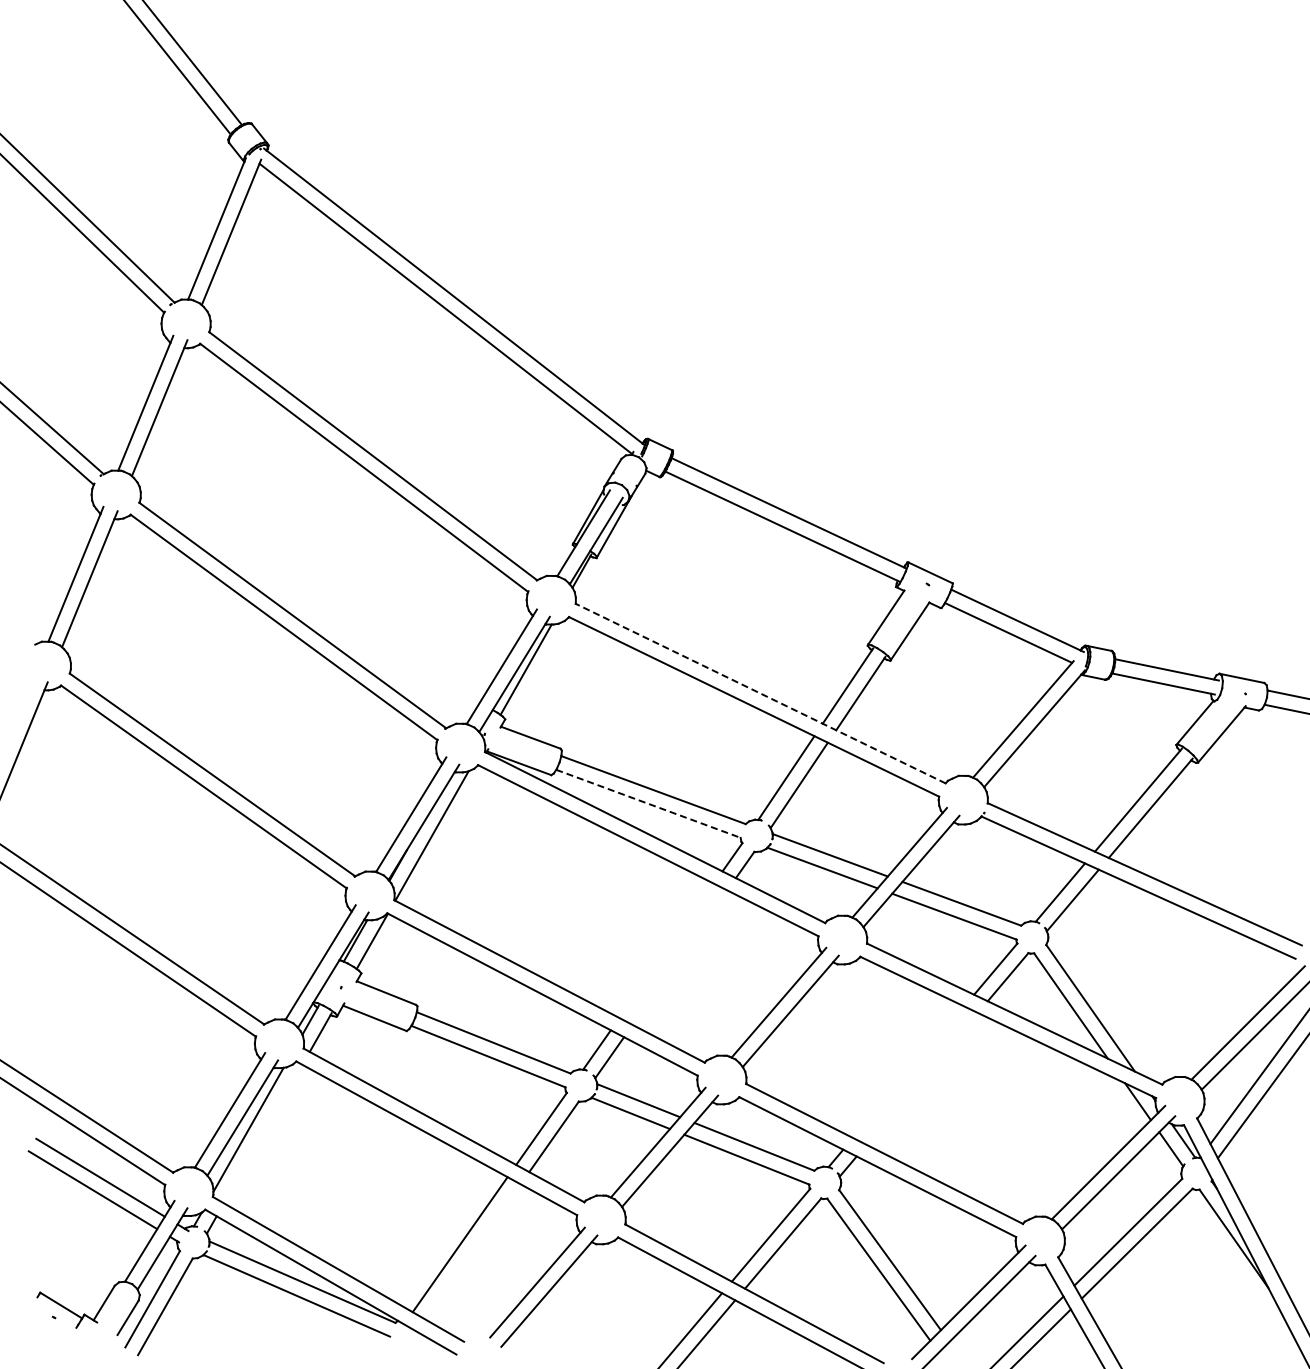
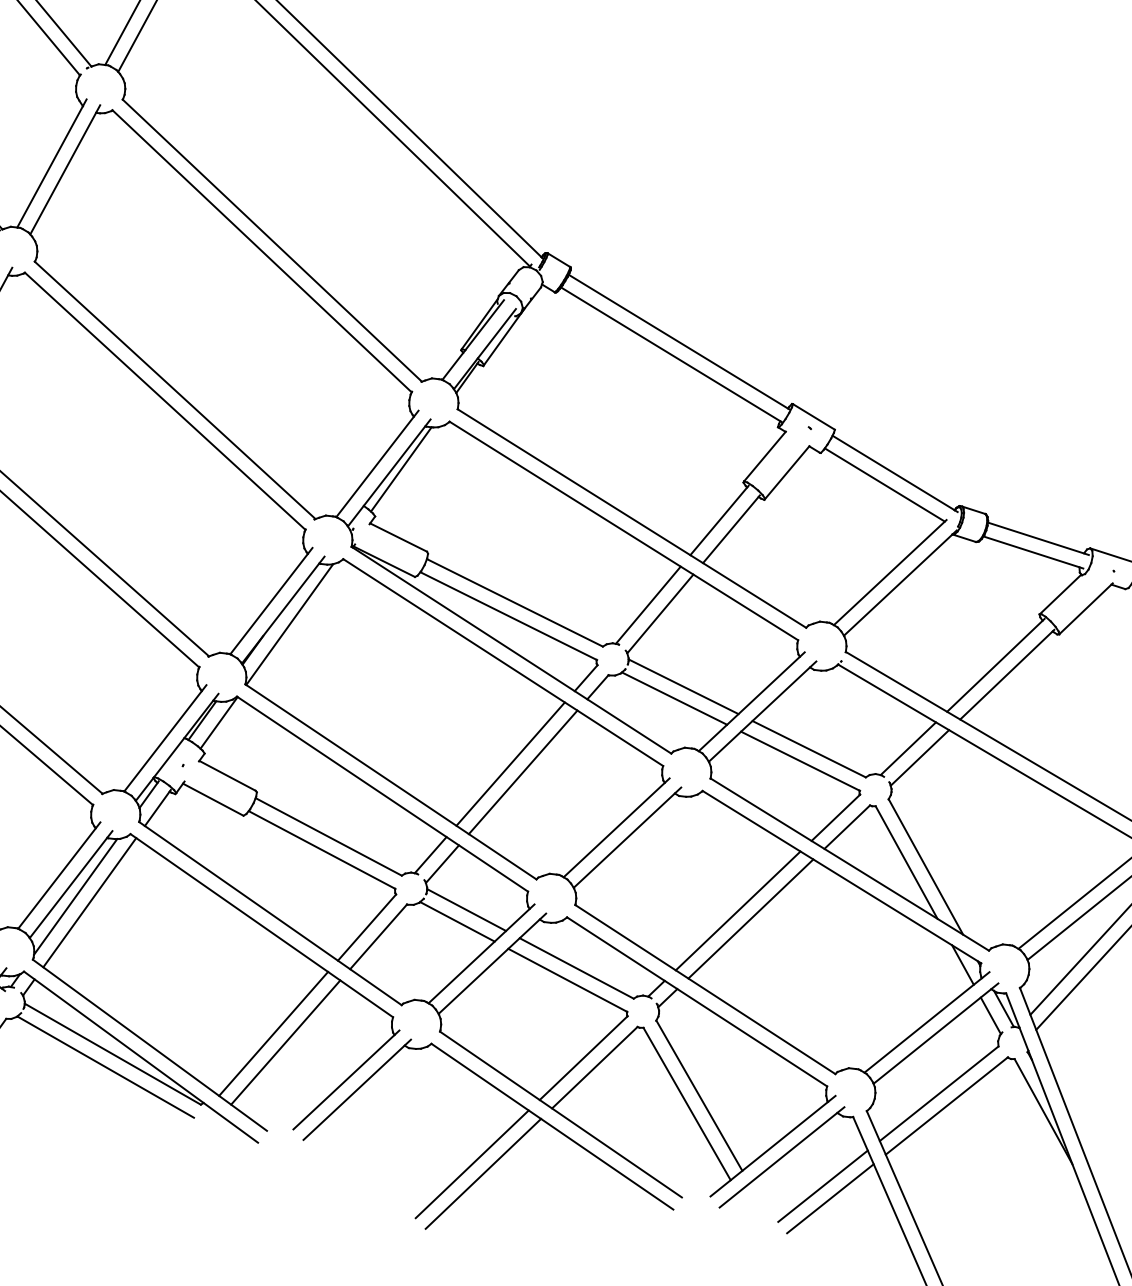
line: (760, 693) -> (631, 518), dashed -> solid
line: (648, 803) -> (508, 615), dashed -> solid
line: (666, 950) -> (510, 763), added
line: (679, 957) -> (522, 772), added
line: (908, 1072) -> (737, 911), added
line: (921, 1078) -> (750, 918), added
line: (263, 1133) -> (90, 902), added
line: (472, 1251) -> (285, 1042), added

